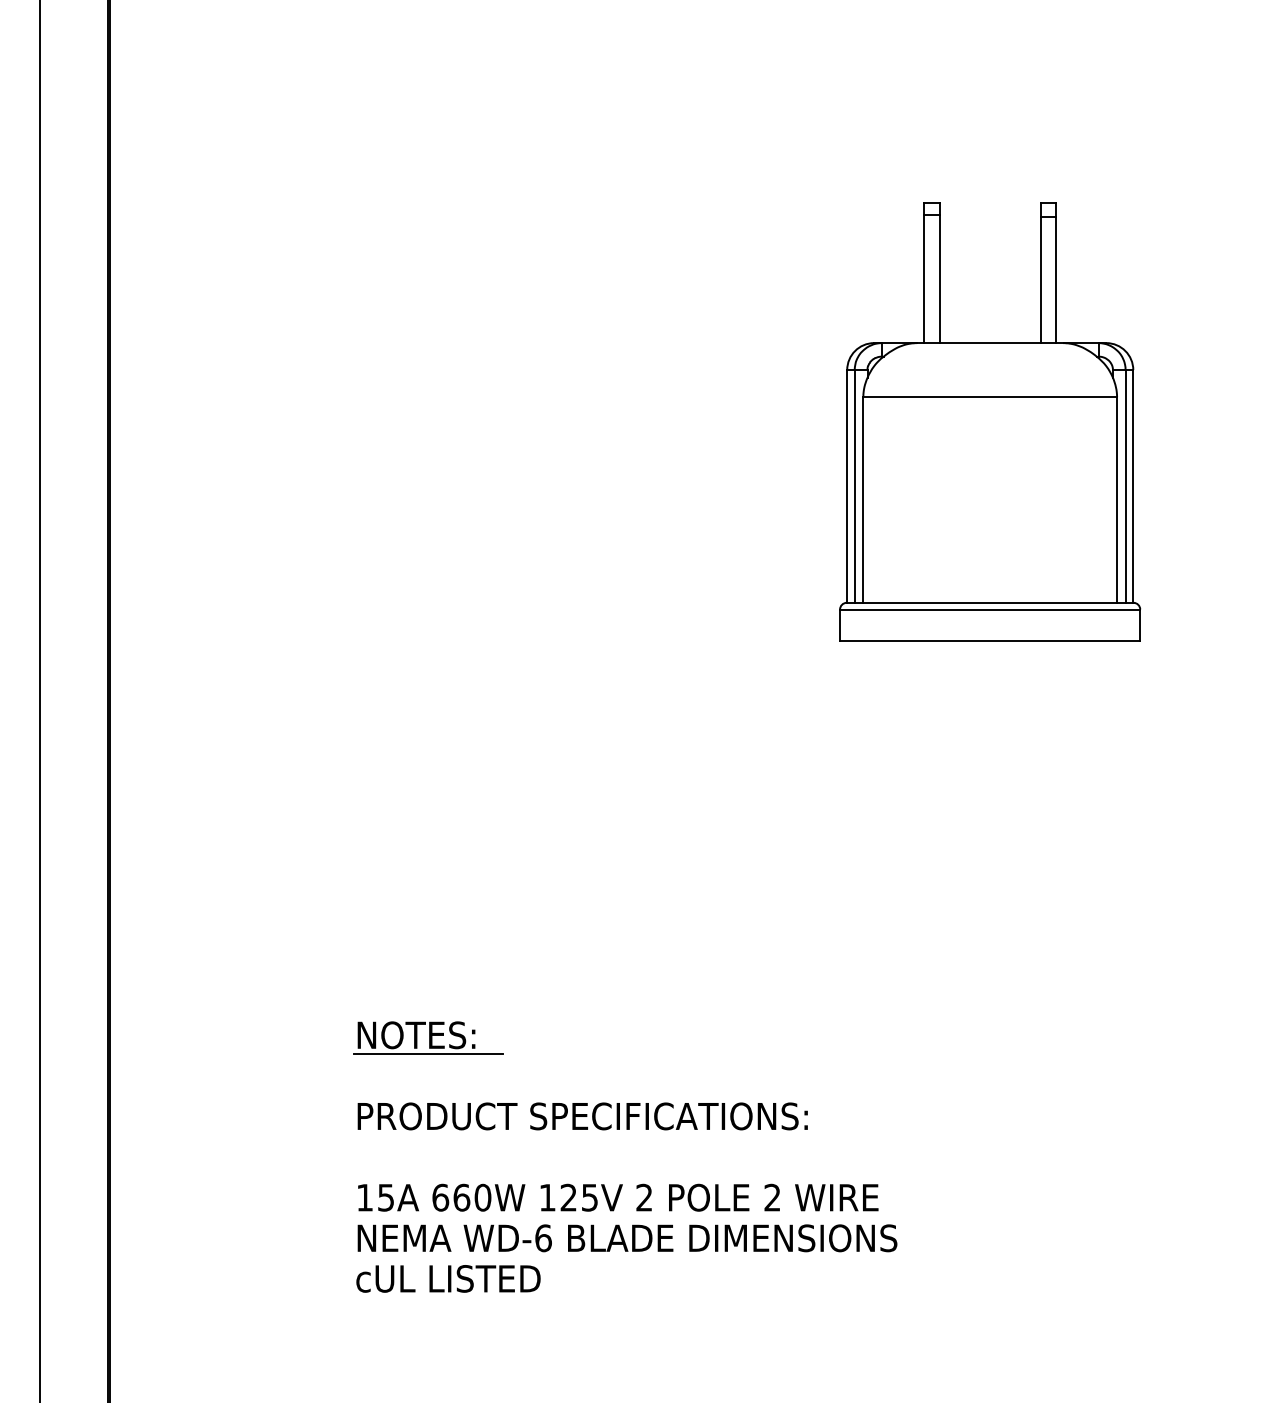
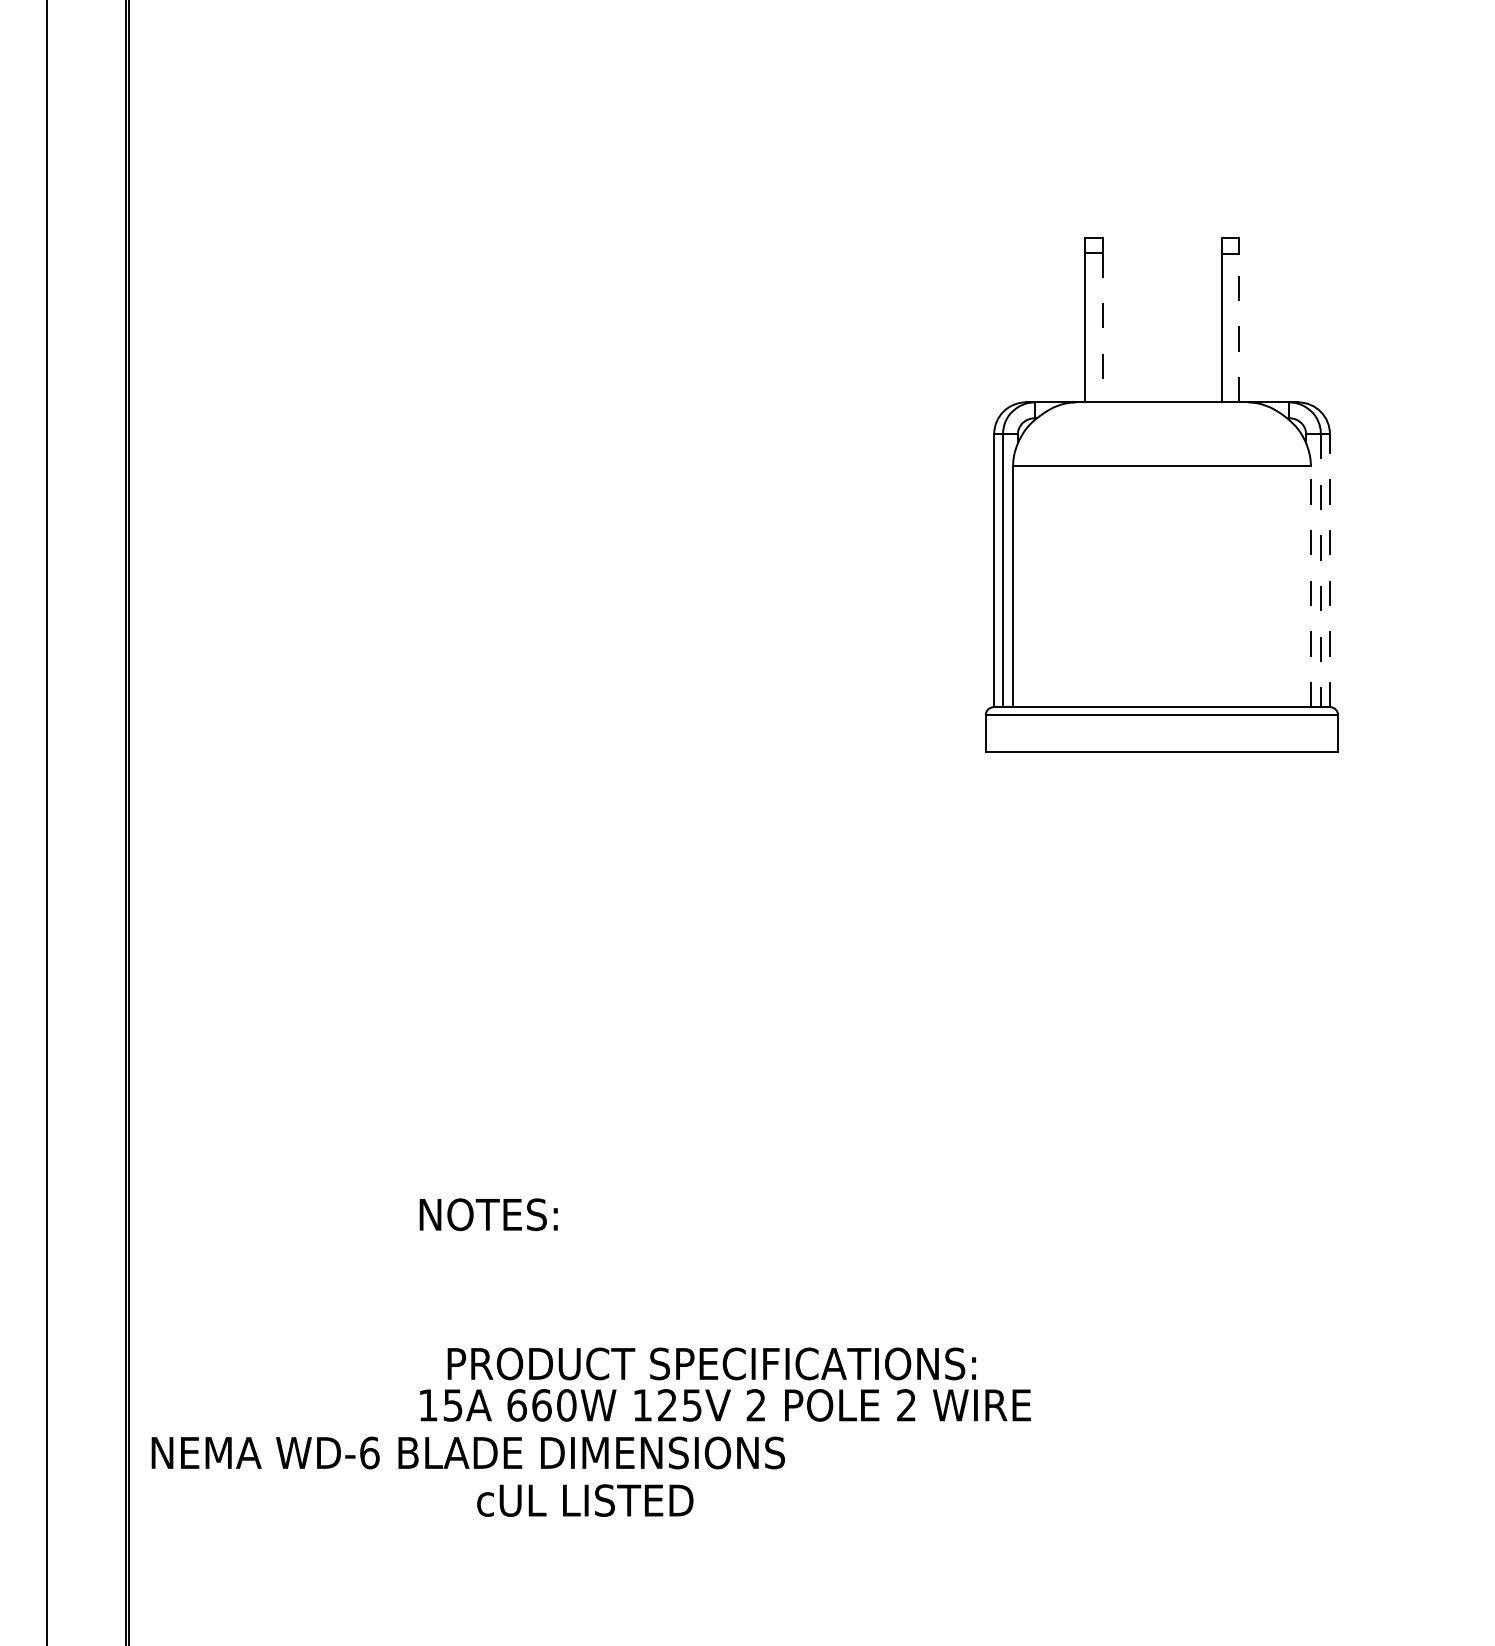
line: (939, 279) -> (1102, 327), solid -> dashed
line: (1056, 279) -> (1239, 327), solid -> dashed
line: (1125, 486) -> (1320, 570), solid -> dashed
line: (1132, 486) -> (1329, 570), solid -> dashed
line: (1116, 499) -> (1310, 586), solid -> dashed
line: (428, 1053) -> (502, 1236), removed
text: (582, 1116) -> (711, 1363), moved
text: (626, 1237) -> (467, 1452), moved
text: (448, 1278) -> (585, 1500), moved

